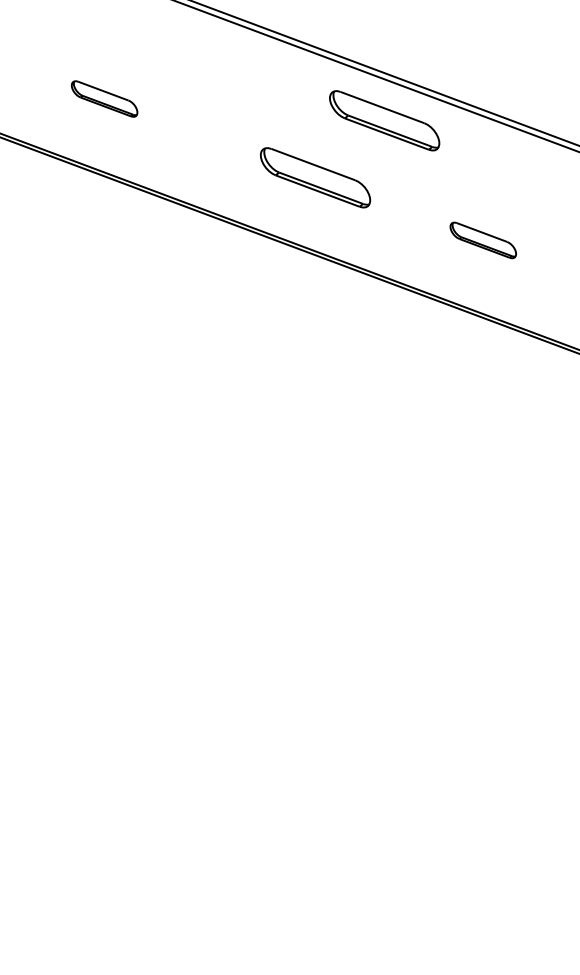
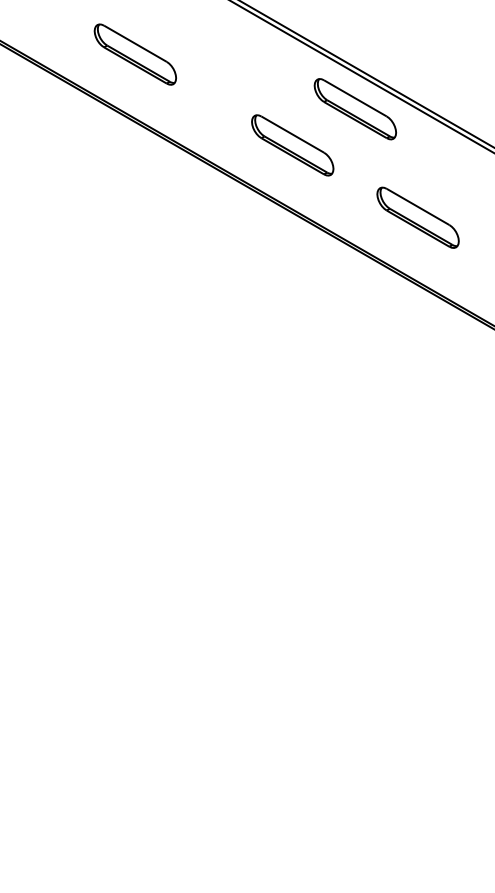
part: (103, 99) -> (134, 54), size x1.67
part: (482, 240) -> (417, 217), size x1.67

